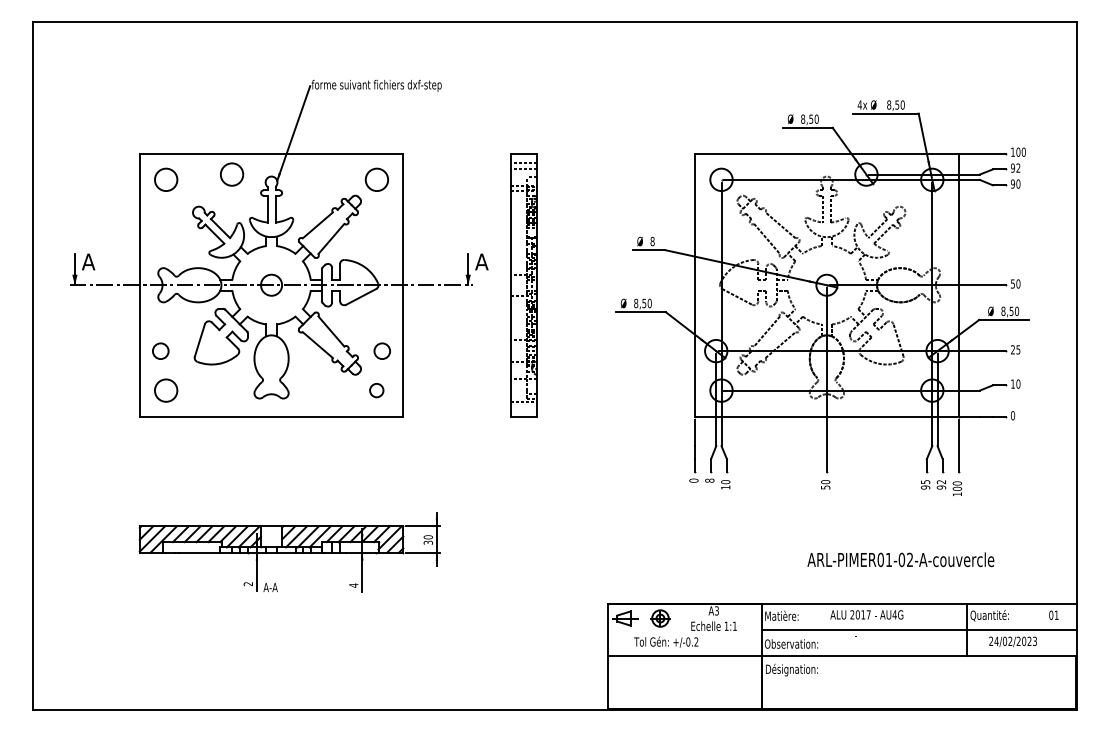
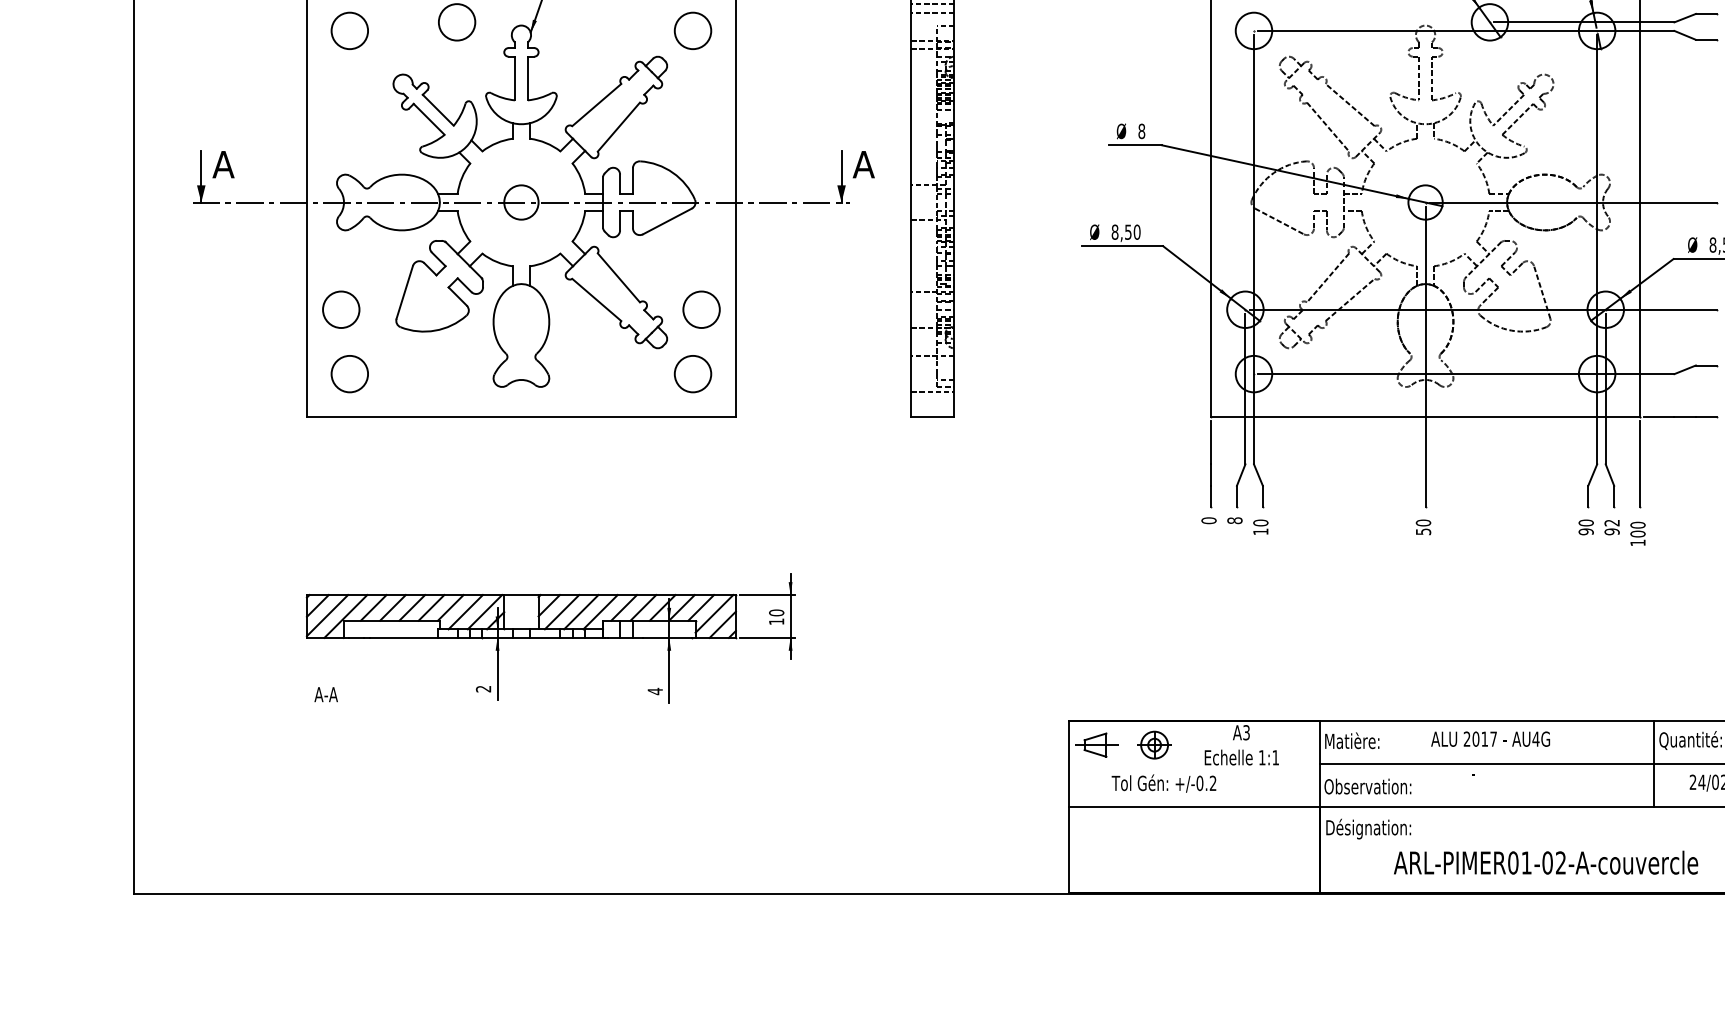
circle: (160, 351) -> (340, 310), size x1.43
circle: (382, 351) -> (702, 310), size x1.43
circle: (376, 390) -> (692, 373), size x1.67
text: (925, 482) -> (1586, 523), 95 -> 90
text: (427, 542) -> (775, 621), 30 -> 10
text: (900, 559) -> (1545, 862), moved
text: (270, 587) -> (325, 694), moved

